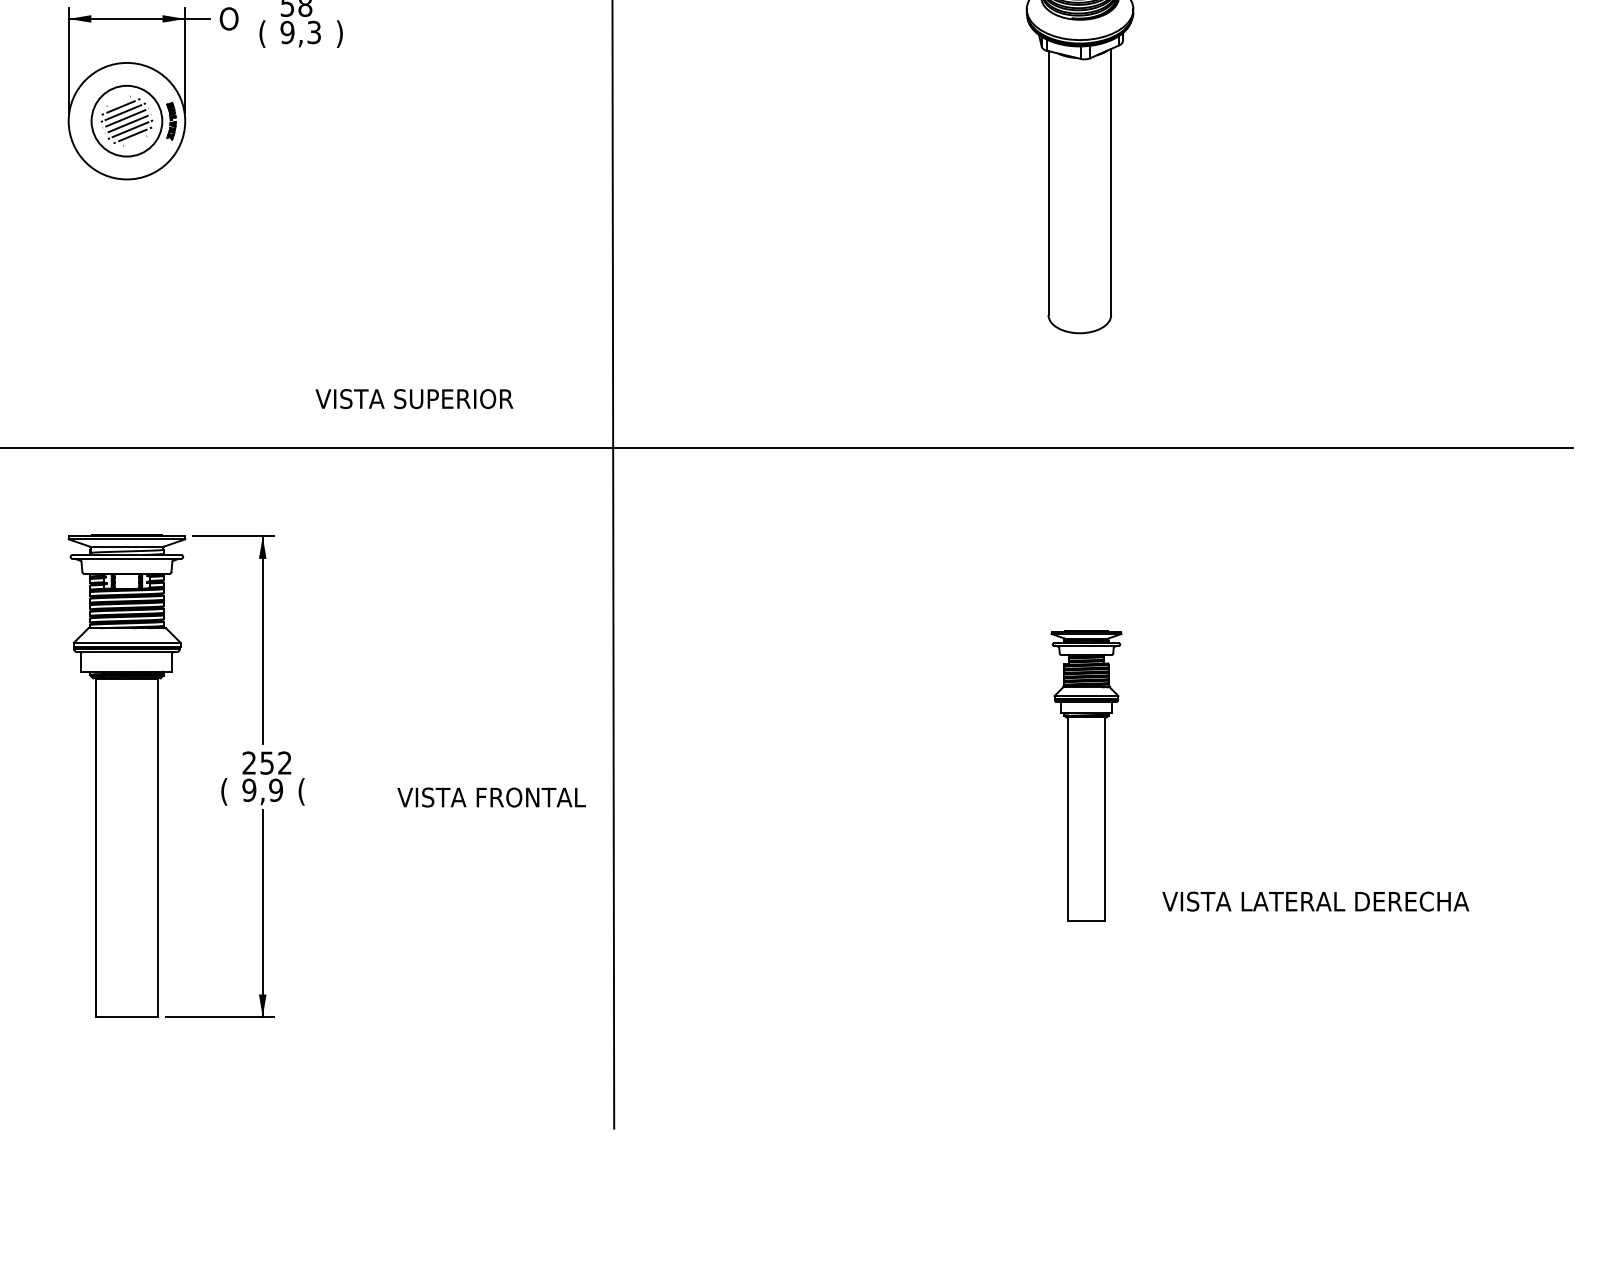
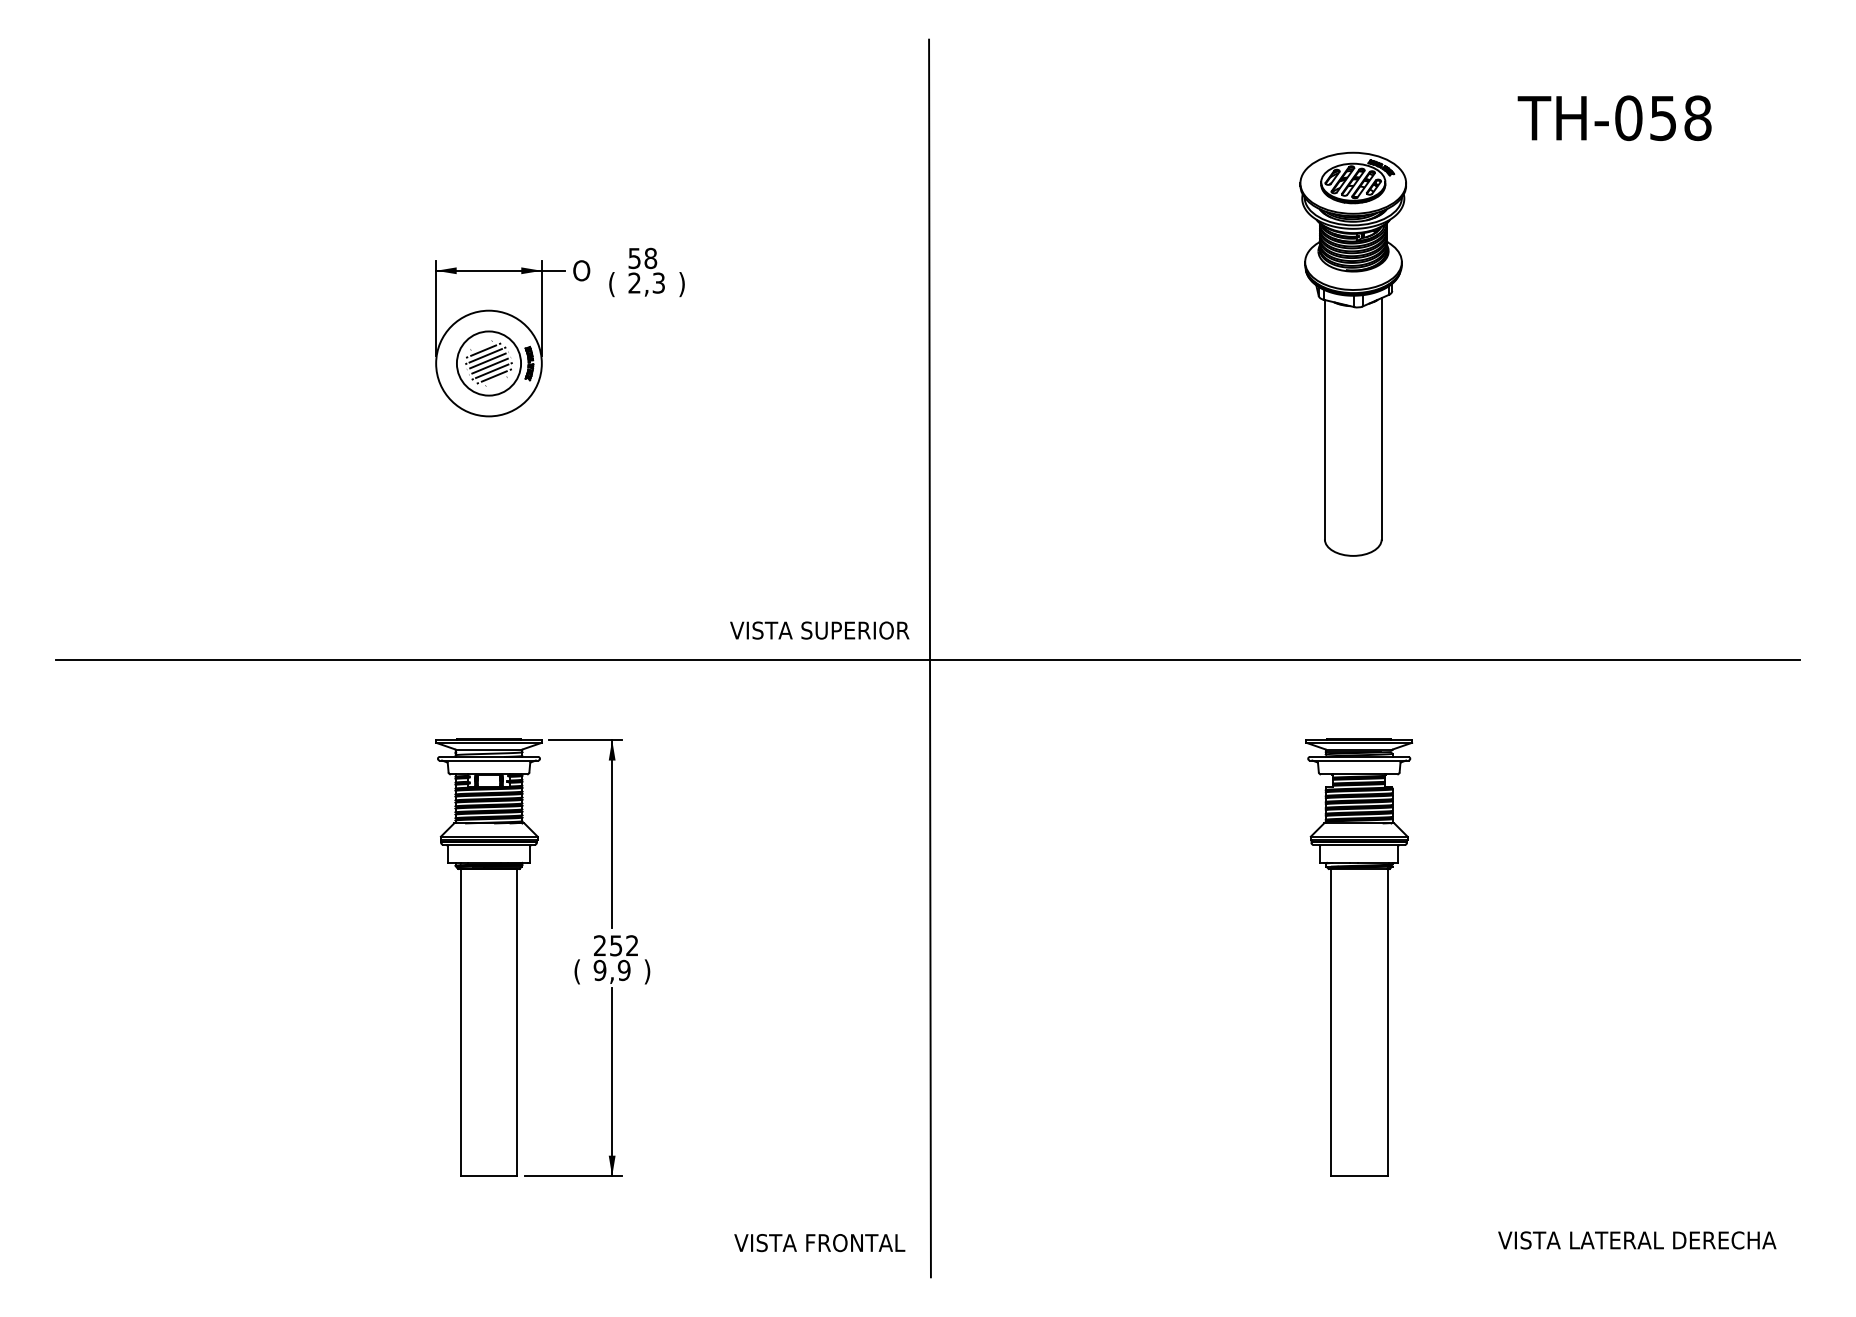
text: (287, 31) -> (634, 282), 9,3 -> 2,3
text: (414, 398) -> (819, 630), moved
part: (1086, 776) -> (1359, 957), size x1.67
text: (301, 791) -> (647, 971), ( -> )
text: (491, 798) -> (819, 1243), moved
text: (1316, 901) -> (1637, 1240), moved

